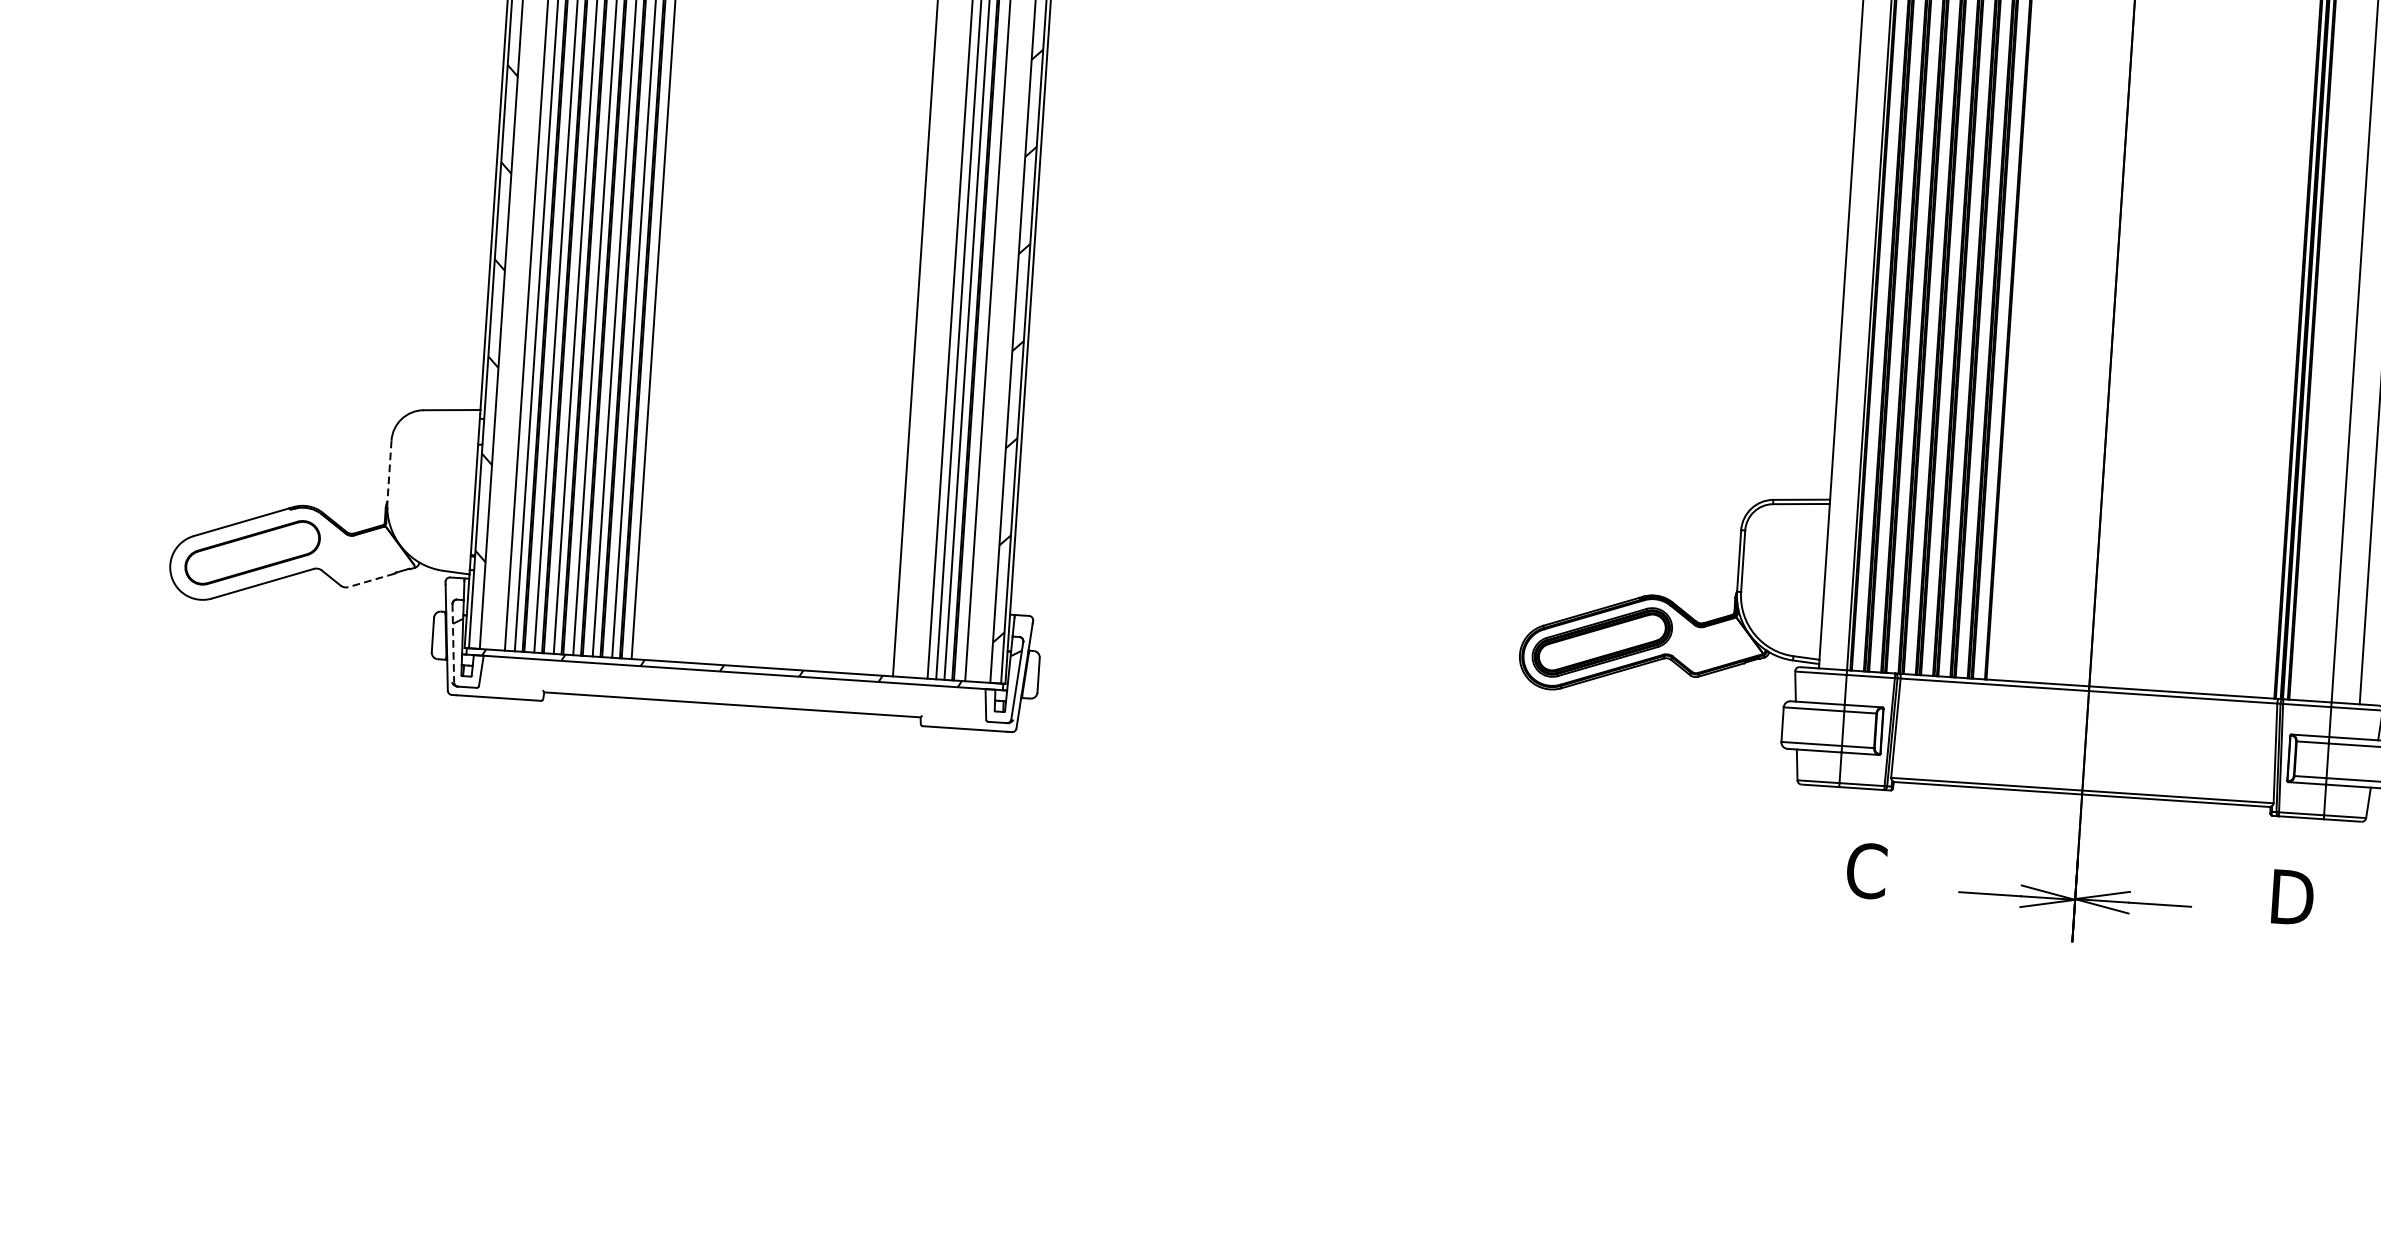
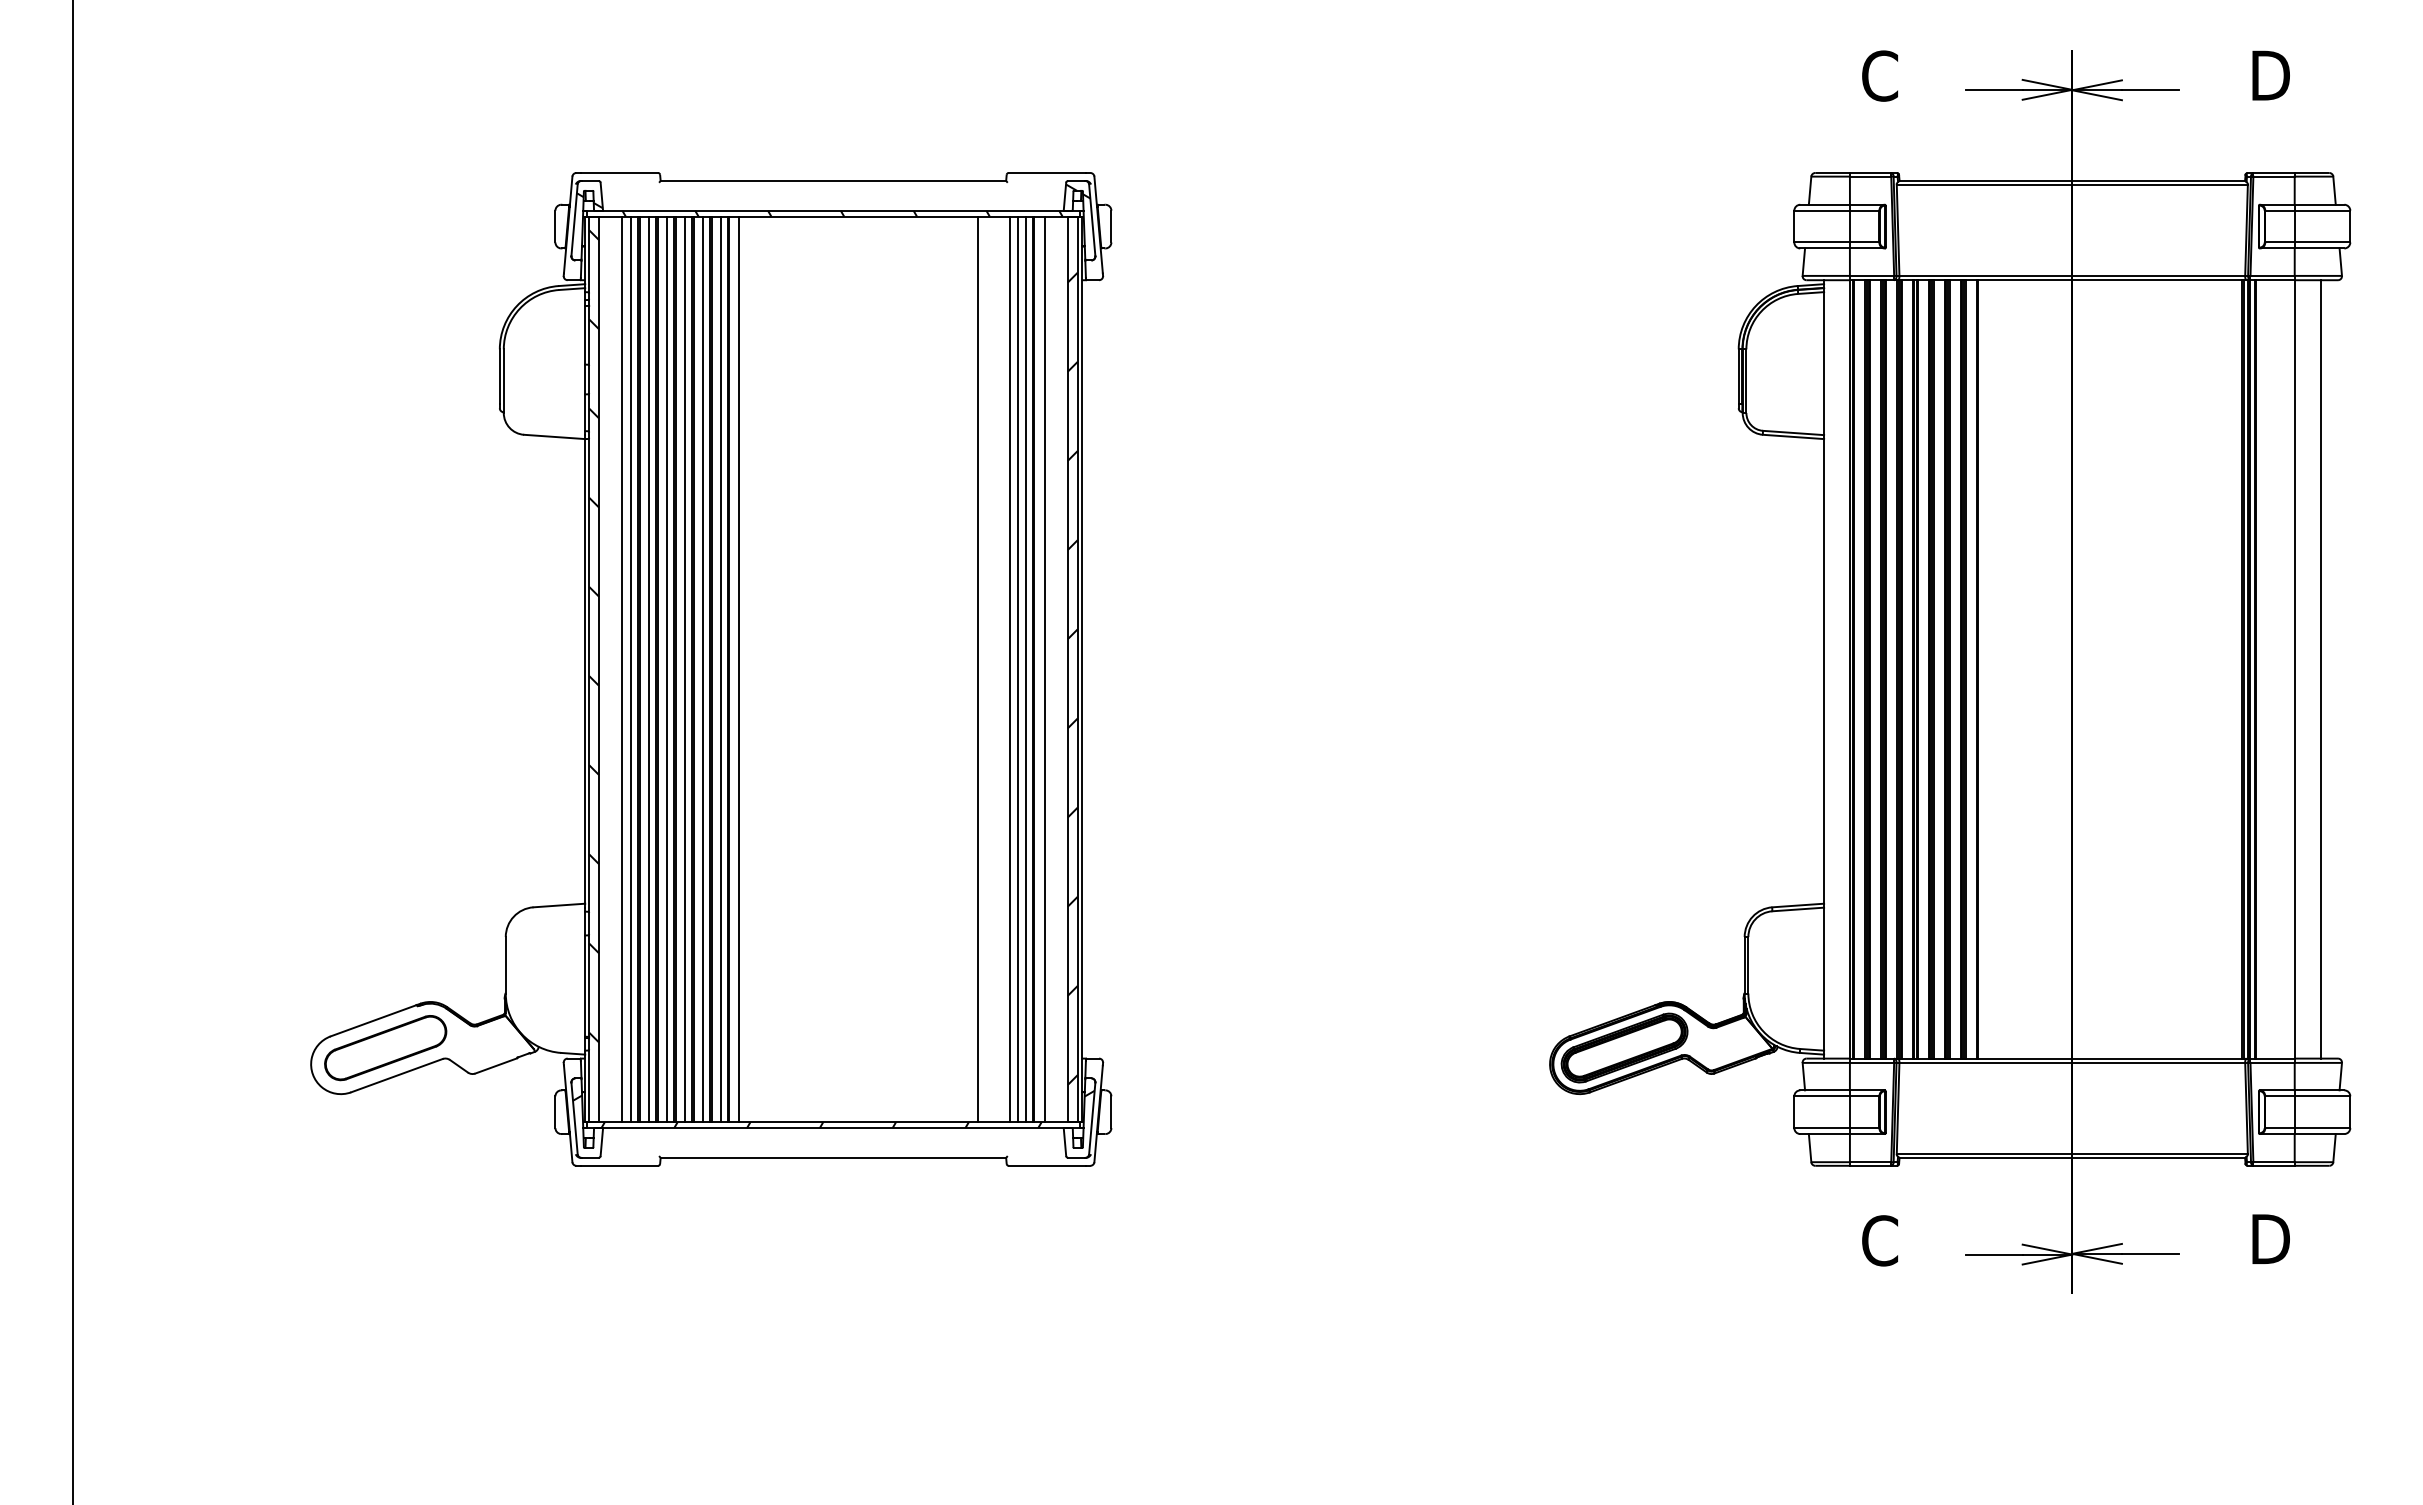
line: (389, 471) -> (505, 965), dashed -> solid
line: (370, 580) -> (495, 1066), dashed -> solid
line: (453, 643) -> (574, 1118), dashed -> solid

